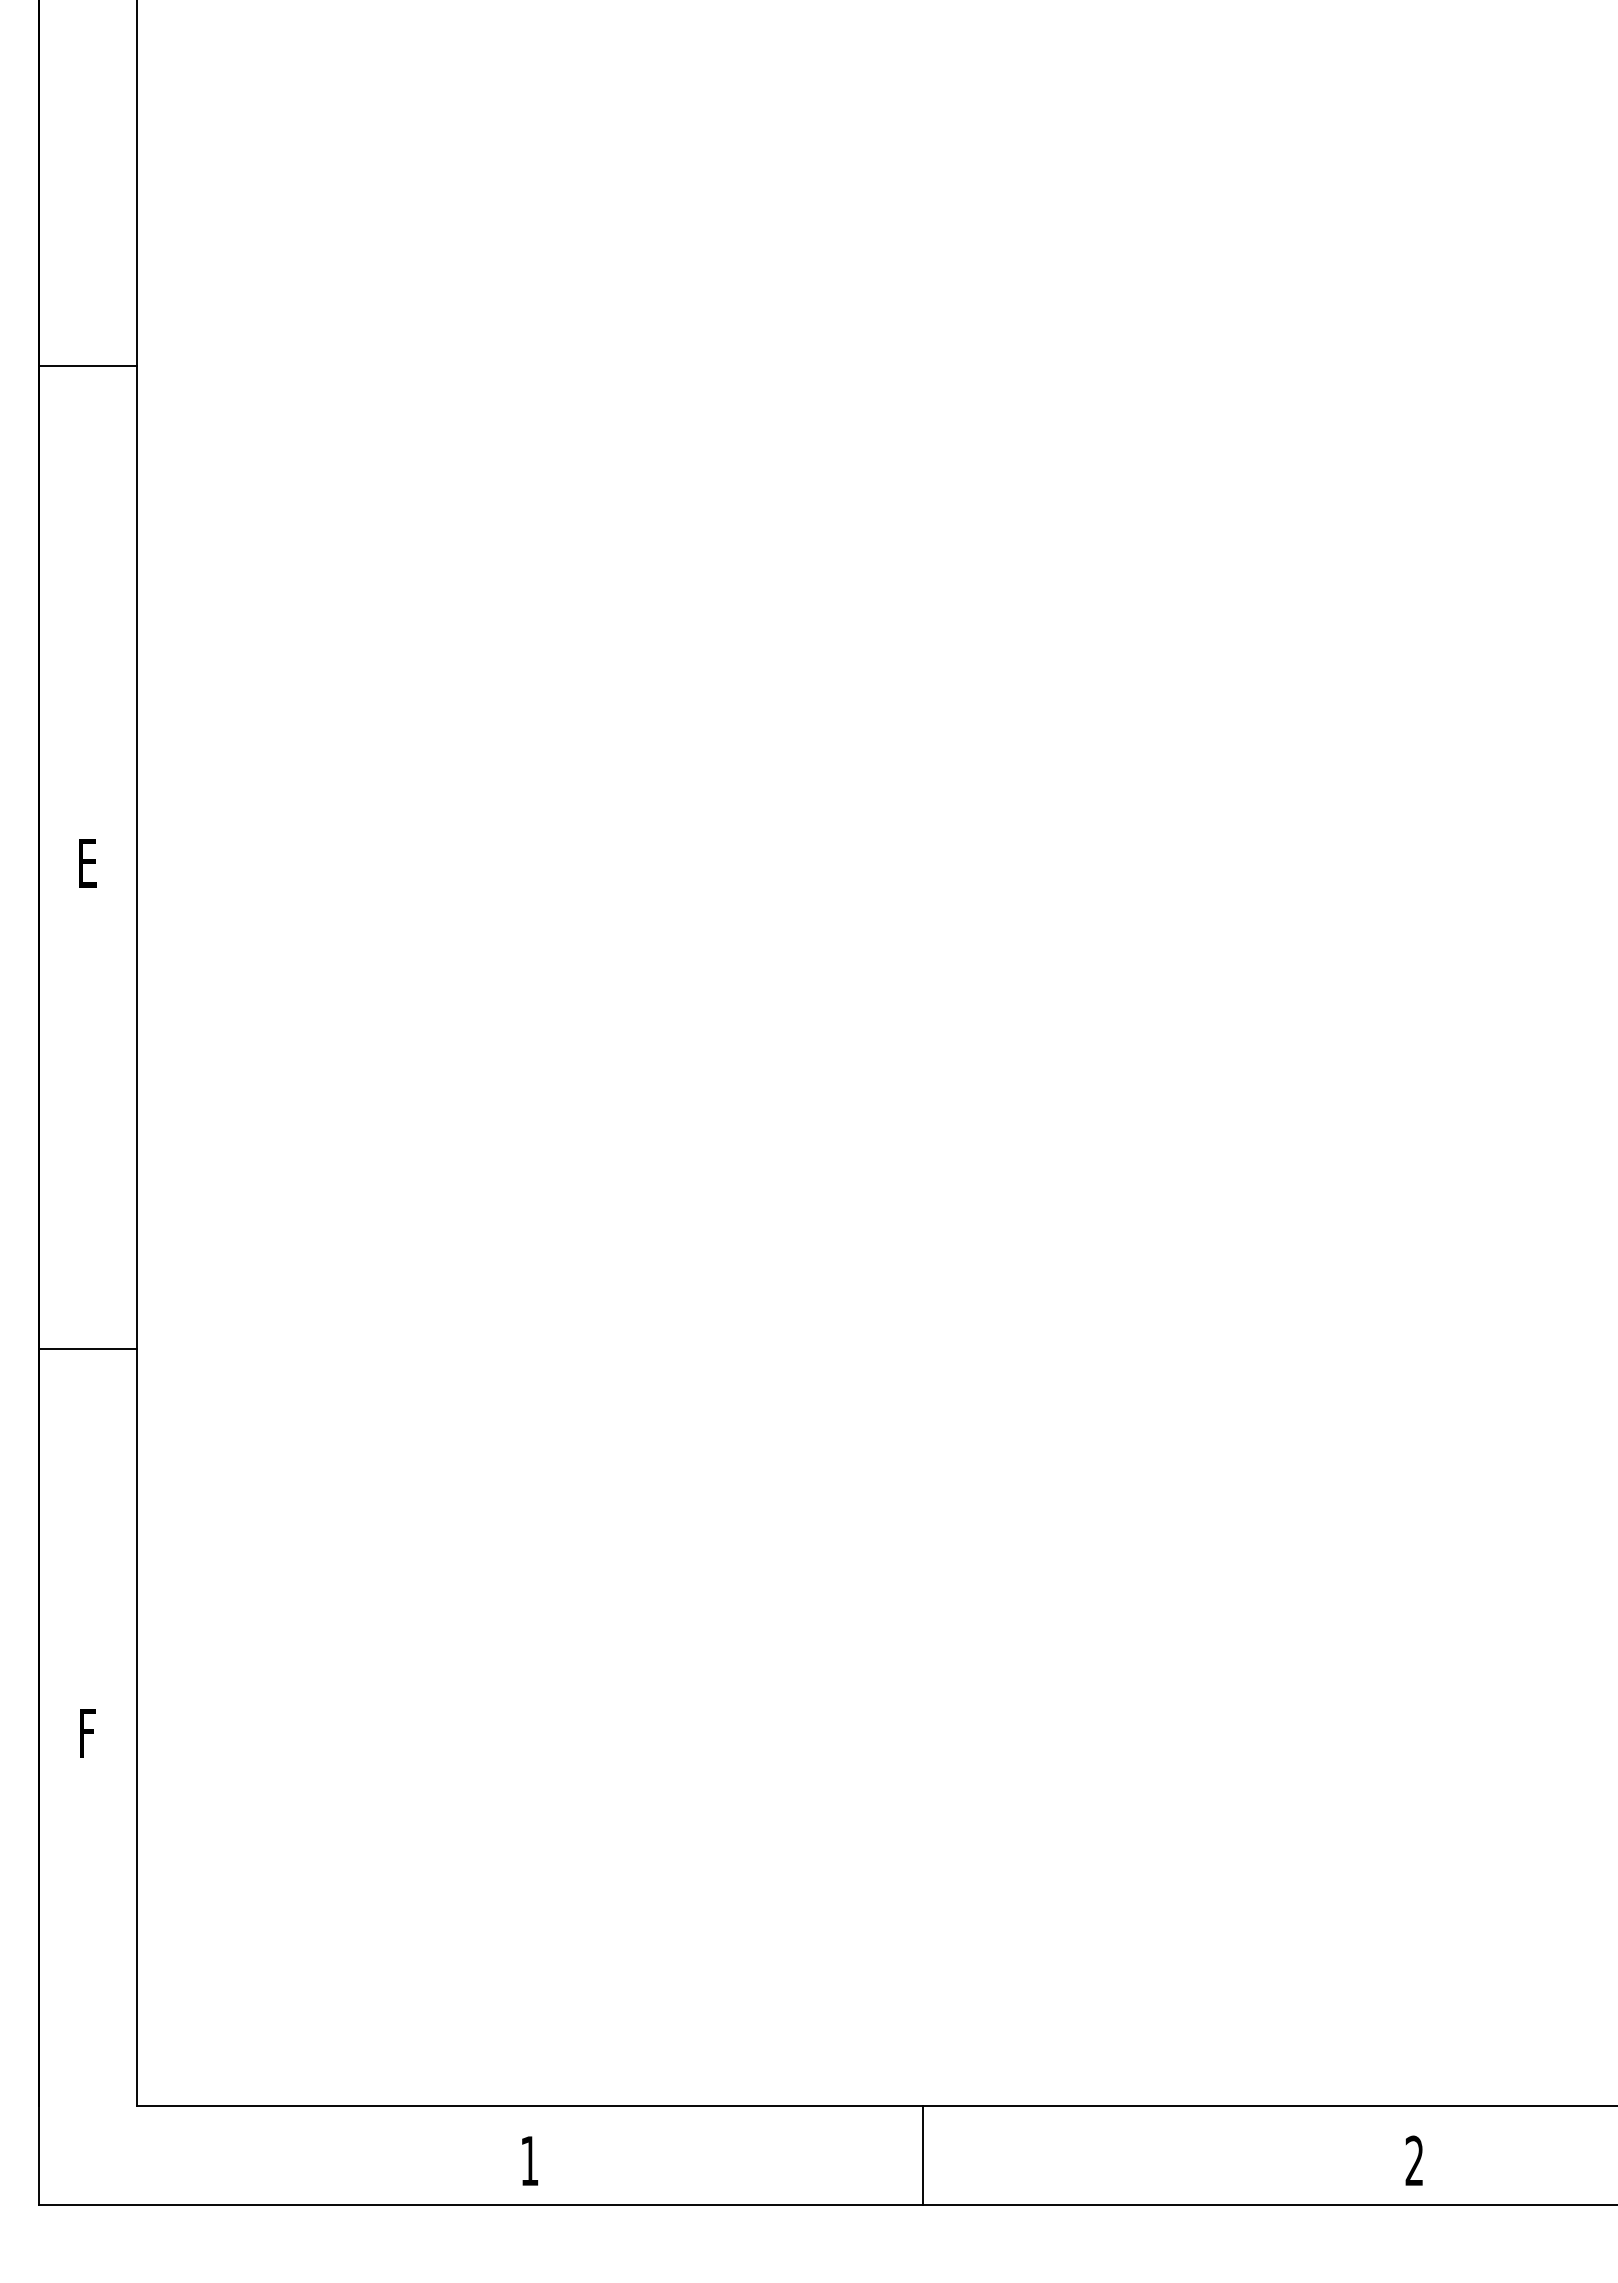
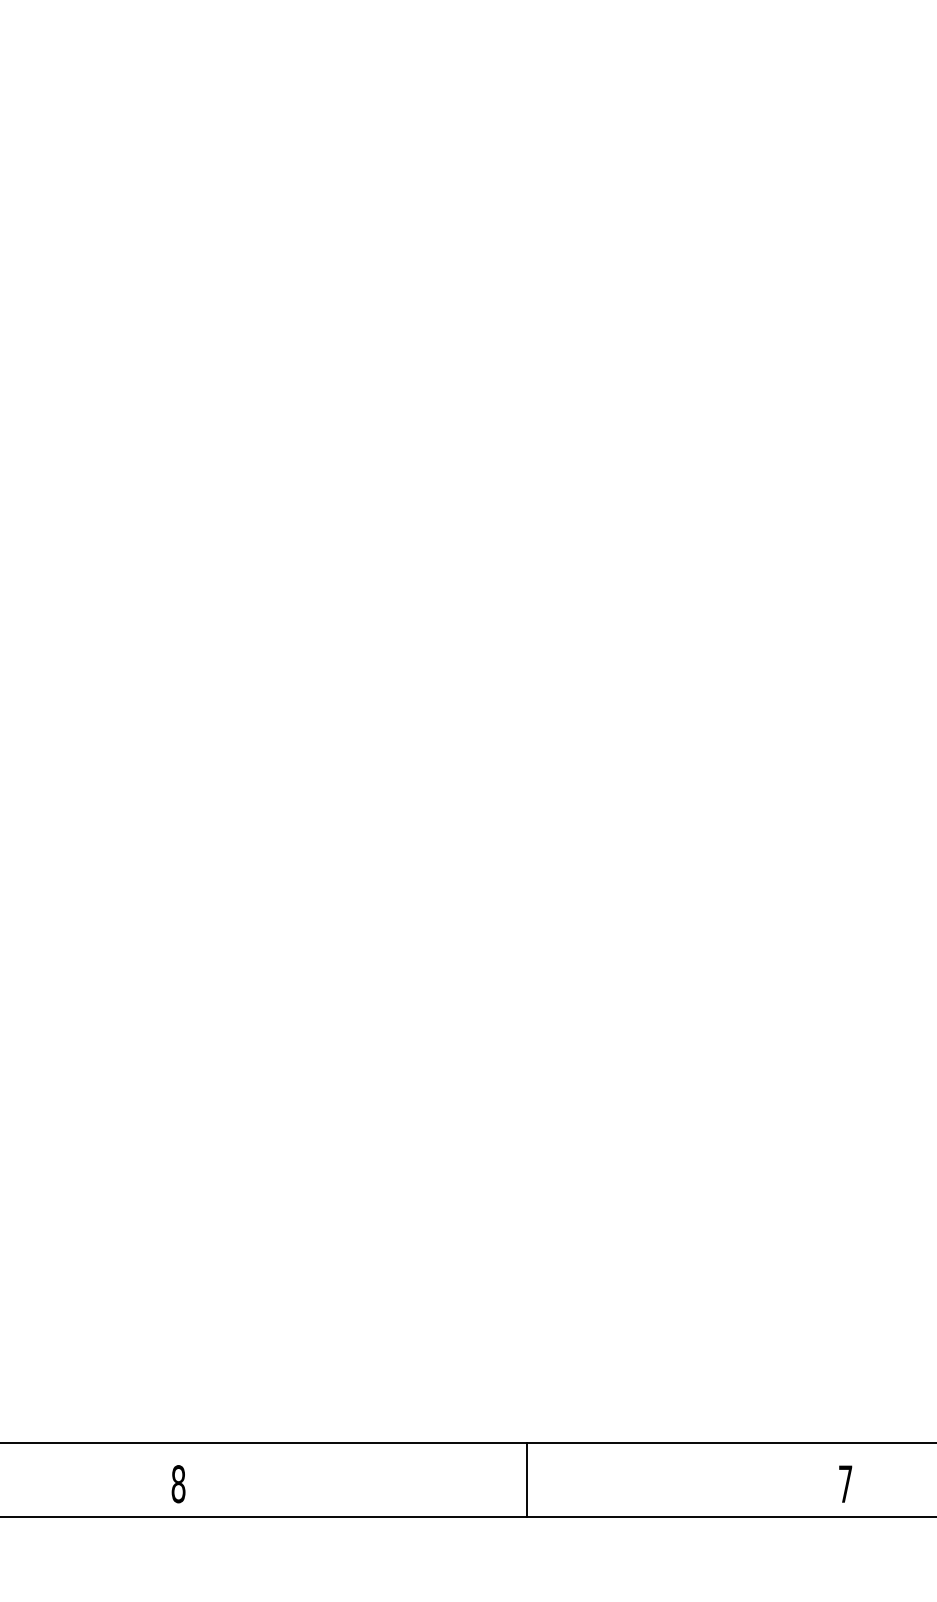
line: (923, 2155) -> (526, 1480), moved
text: (529, 2160) -> (178, 1483), 1 -> 8
text: (1414, 2160) -> (845, 1483), 2 -> 7

